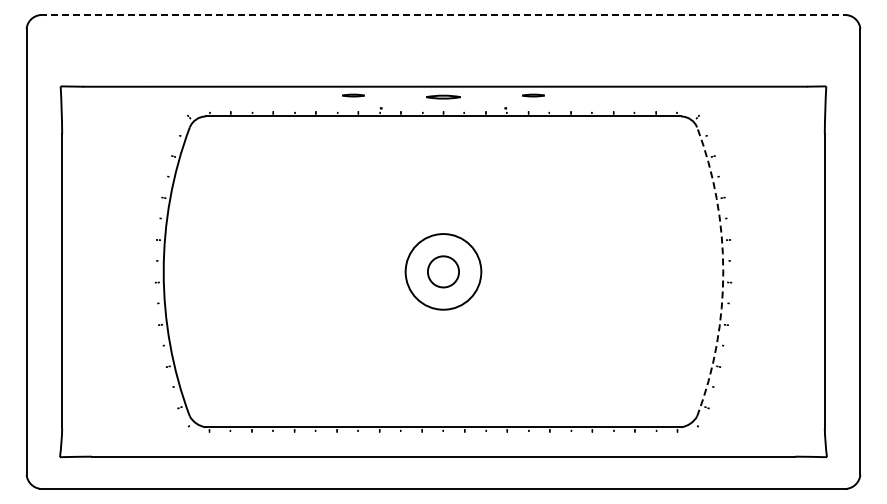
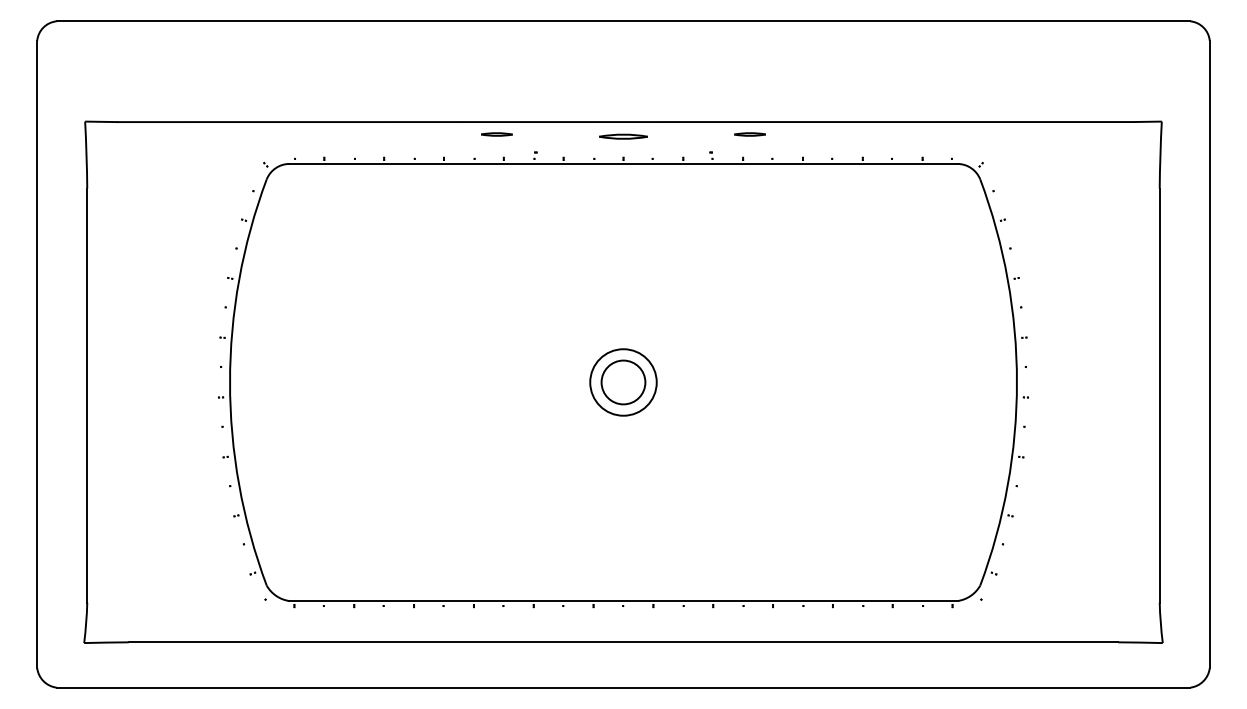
line: (444, 15) -> (624, 21), dashed -> solid
circle: (443, 271) -> (623, 381), size x0.62
arc: (723, 271) -> (1017, 381), dashed -> solid

